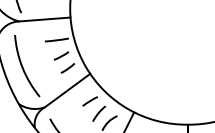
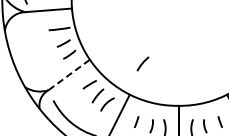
arc: (23, 67) -> (29, 53), removed
line: (148, 78) -> (142, 63), added
line: (67, 90) -> (69, 74), solid -> dashed

